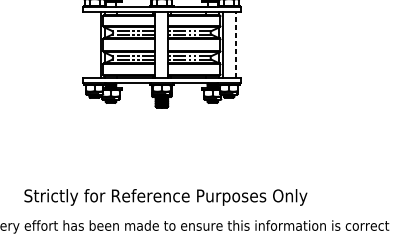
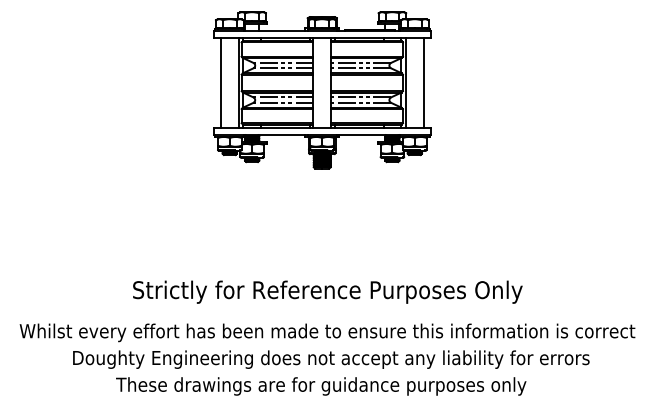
line: (87, 45) -> (220, 82), added
line: (235, 45) -> (423, 82), dashed -> solid

